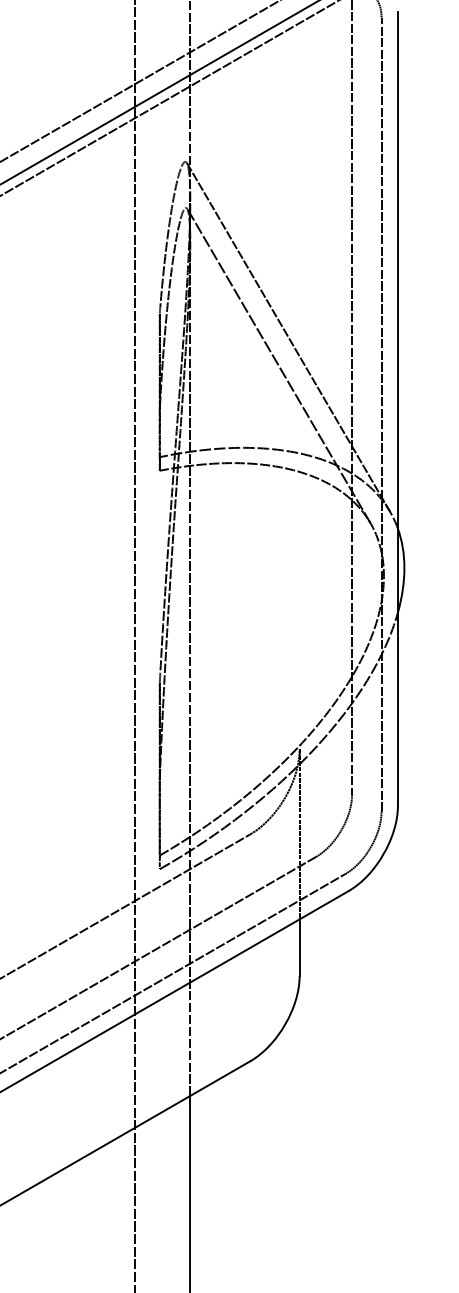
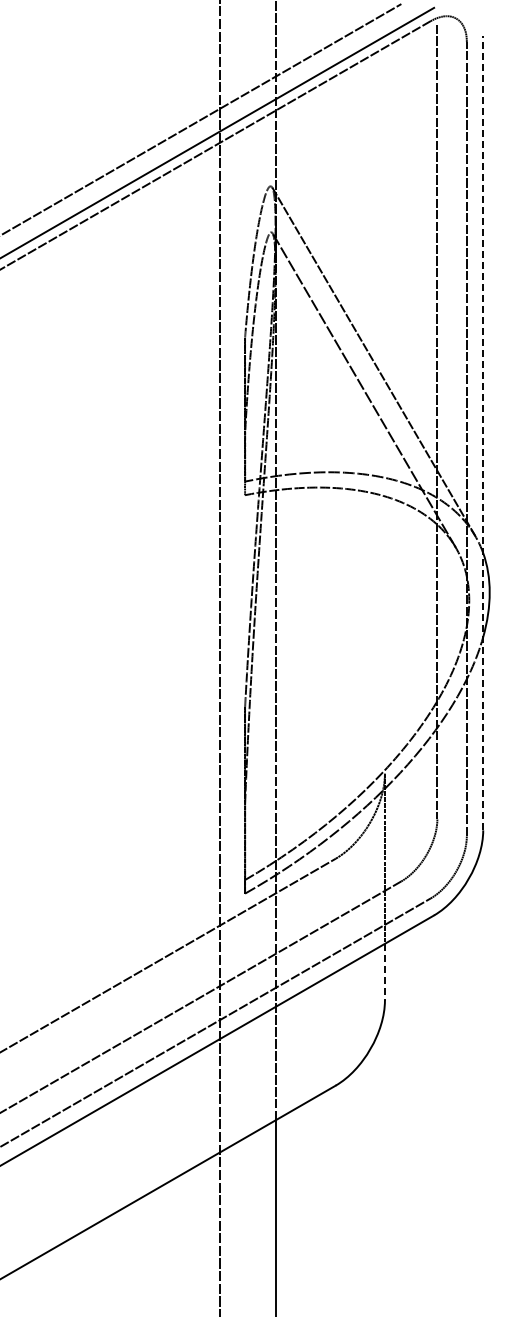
line: (398, 408) -> (483, 432), solid -> dashed
line: (299, 948) -> (384, 972), solid -> dashed

